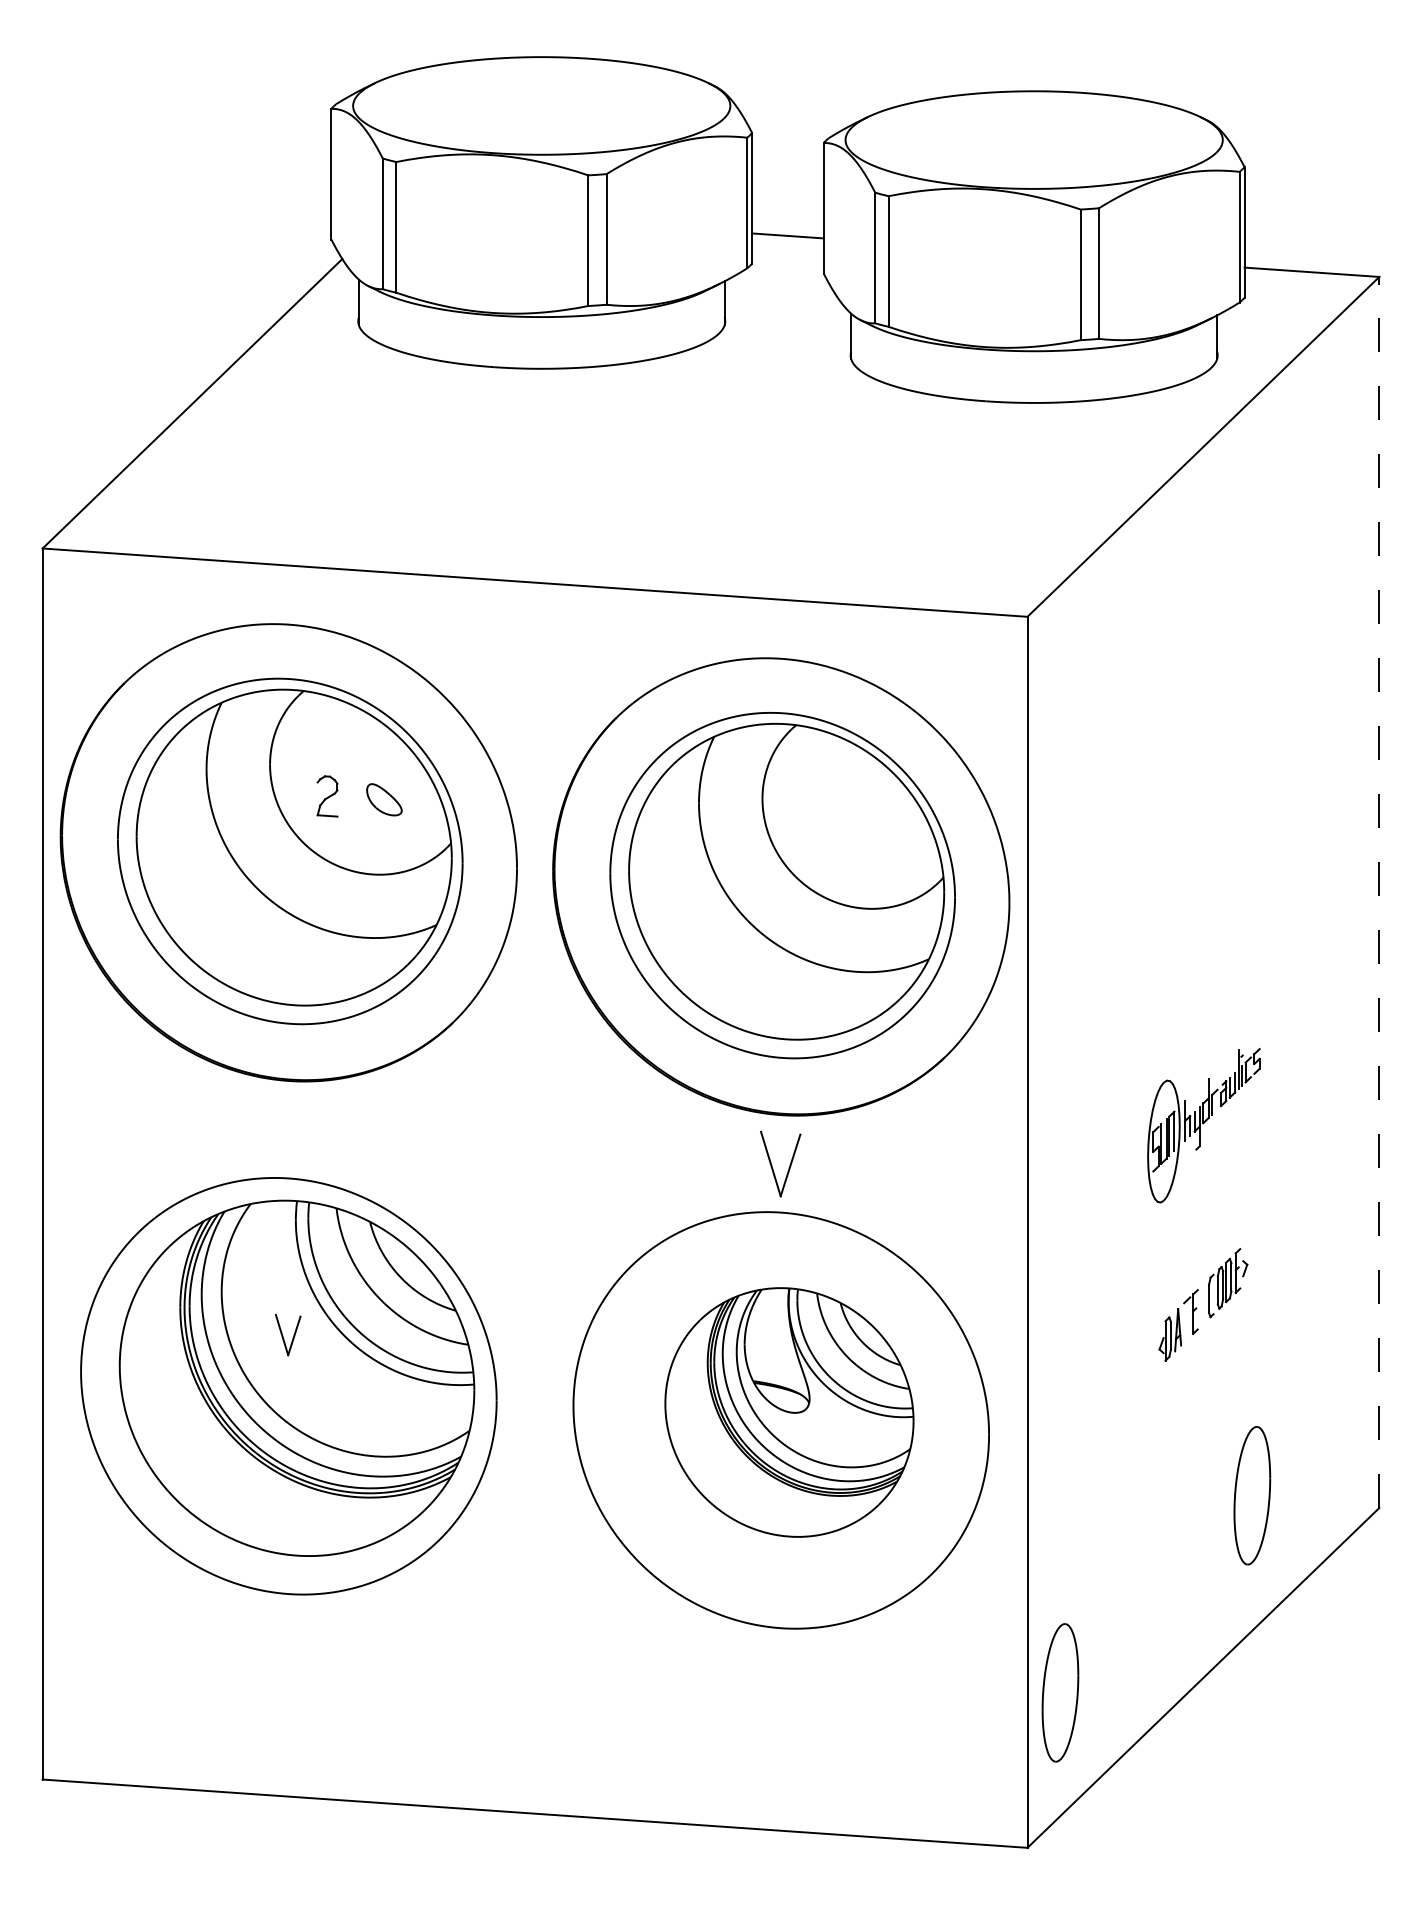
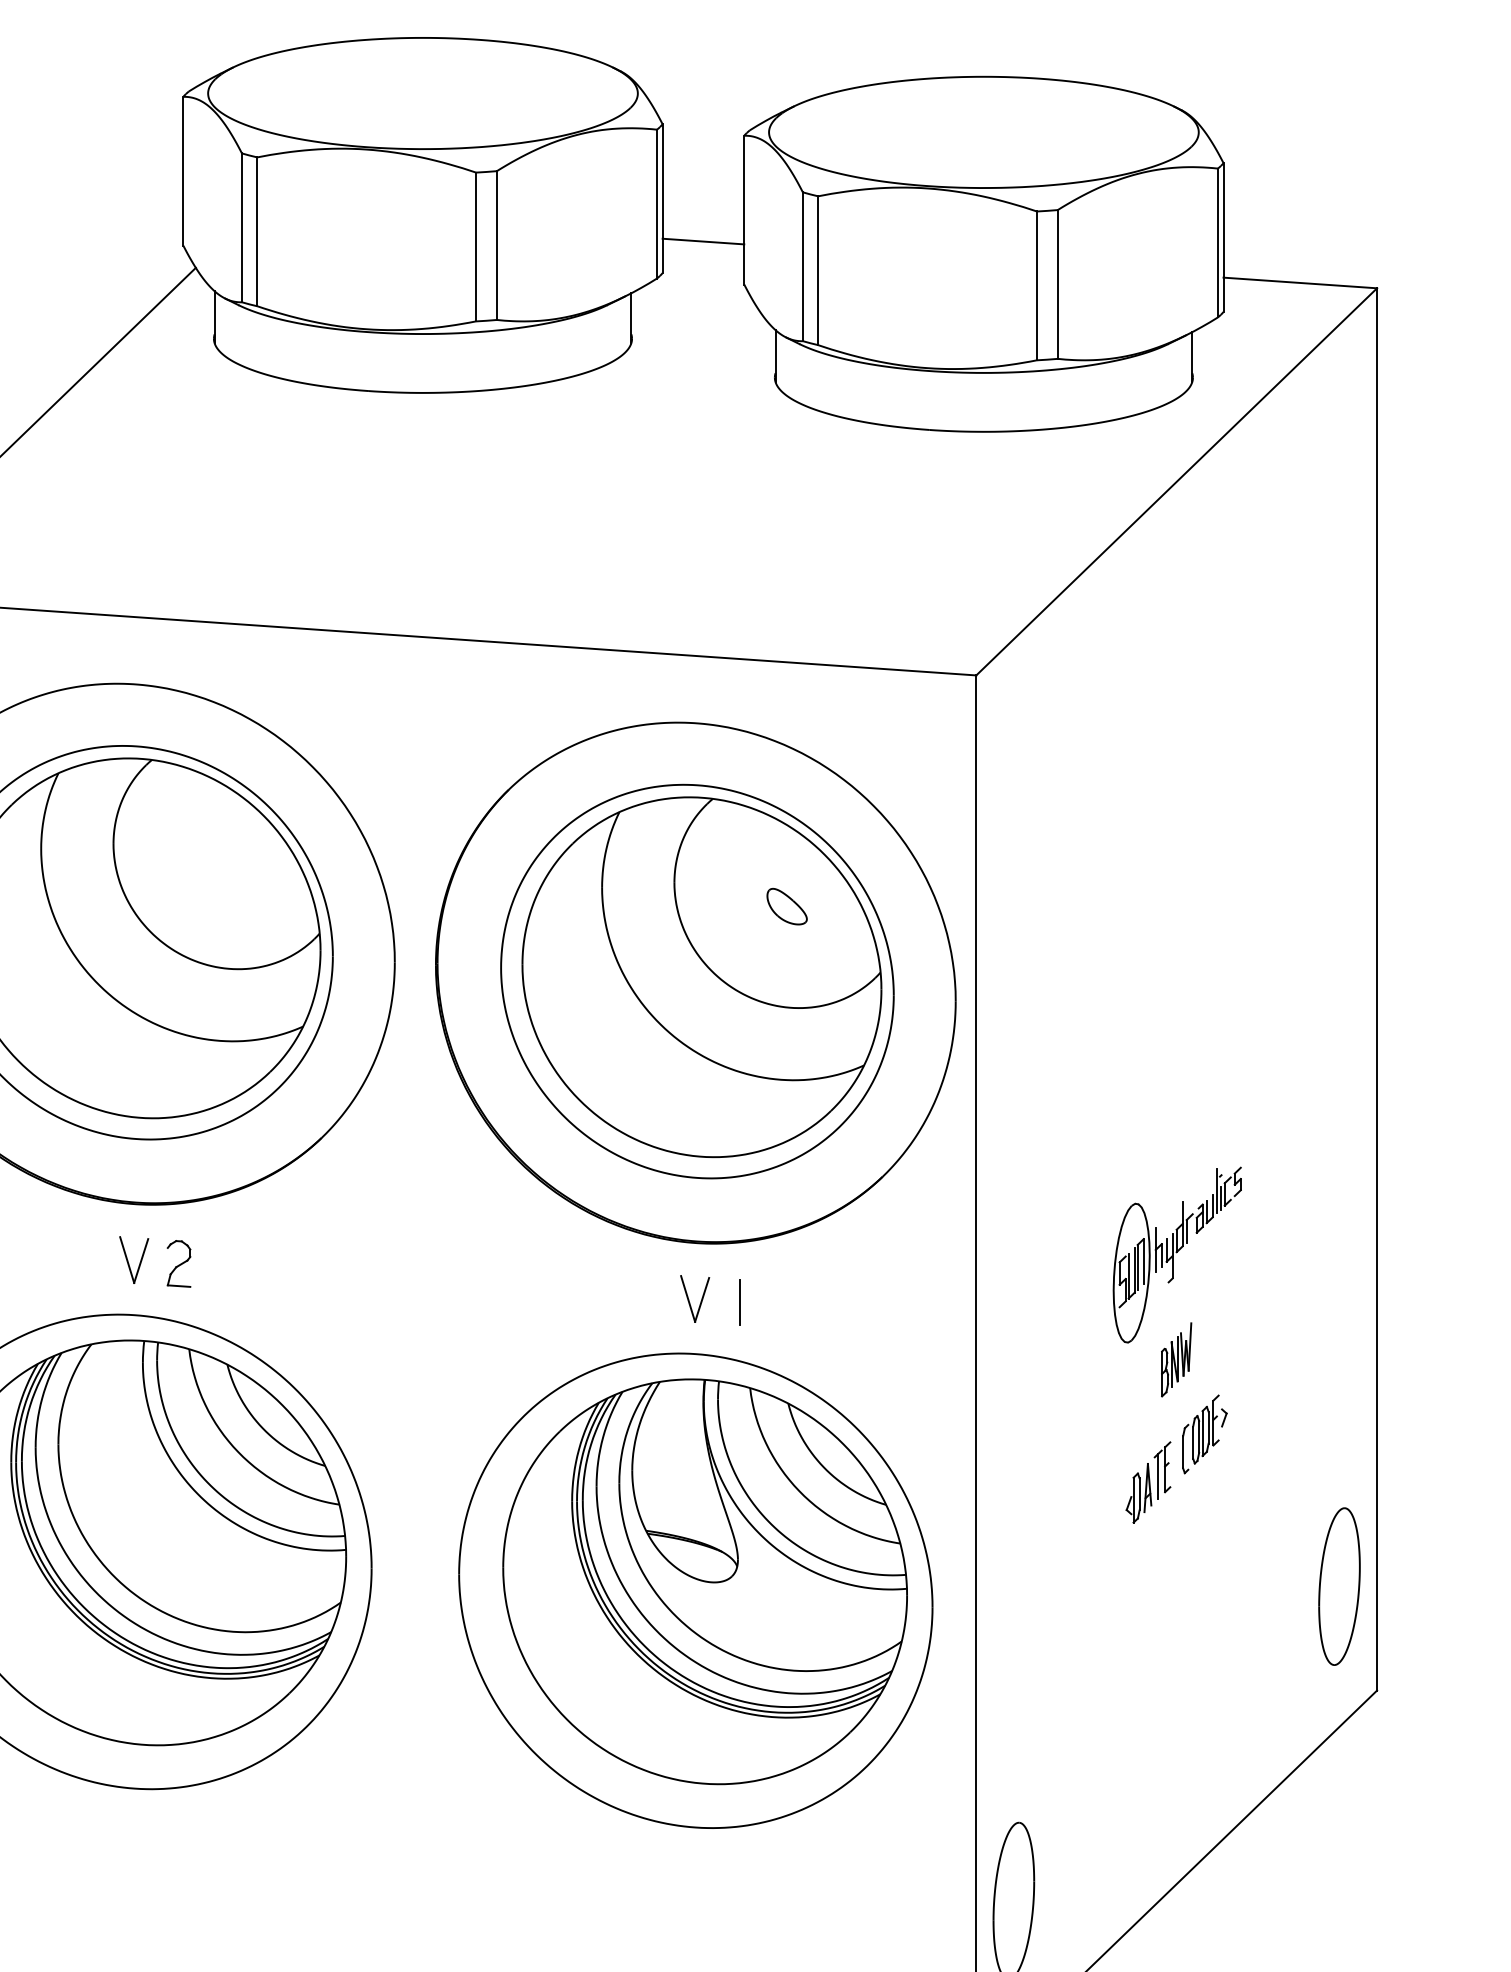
part: (327, 796) -> (178, 1263), moved
part: (384, 799) -> (787, 906), moved
line: (1379, 892) -> (1377, 989), dashed -> solid
part: (780, 1164) -> (694, 1299), size x0.62
line: (820, 1167) -> (740, 1302), added
part: (1203, 1217) -> (1176, 1359), added
line: (1187, 1319) -> (1158, 1475), added
part: (287, 1335) -> (133, 1260), moved
part: (789, 1412) -> (705, 1581), size x1.43
part: (1252, 1495) -> (1339, 1586), moved

